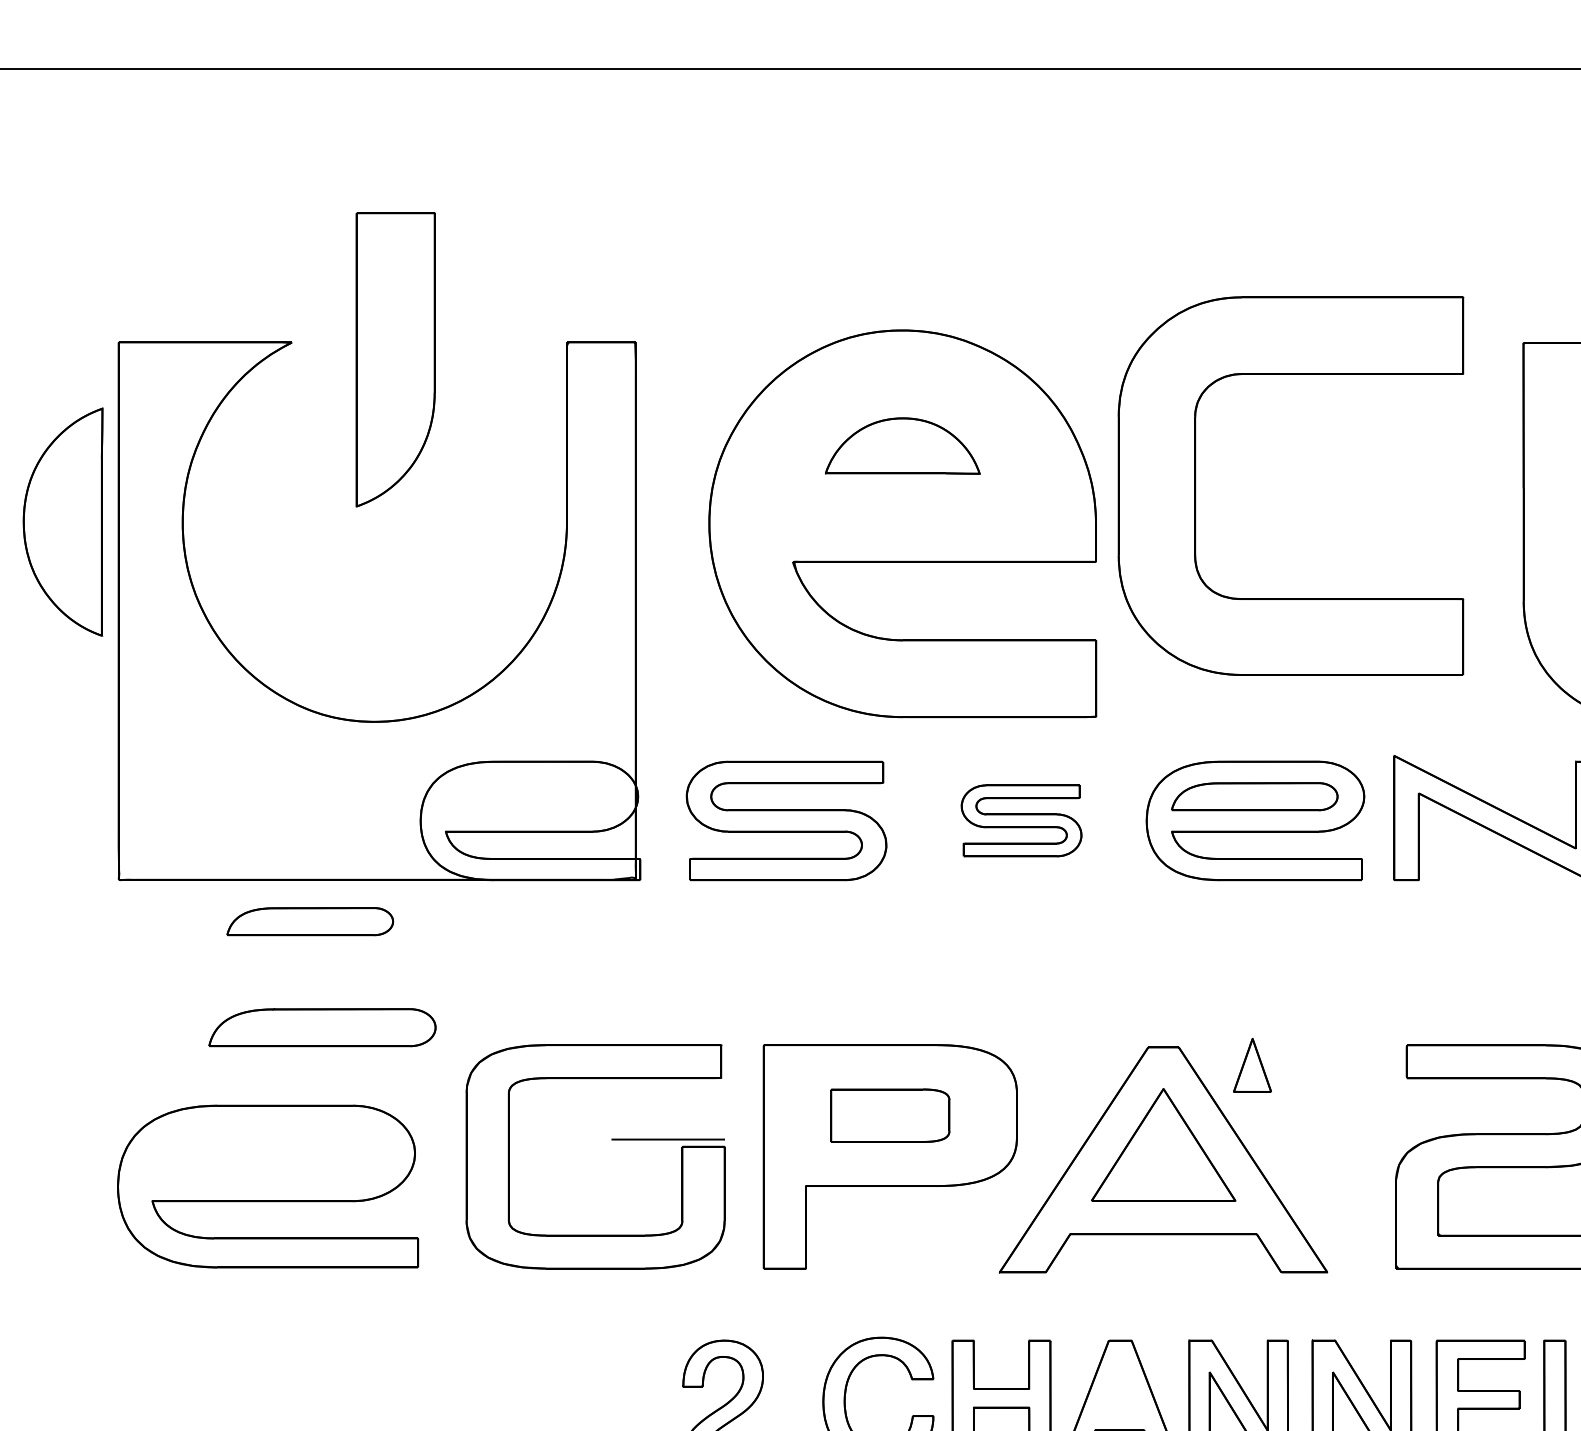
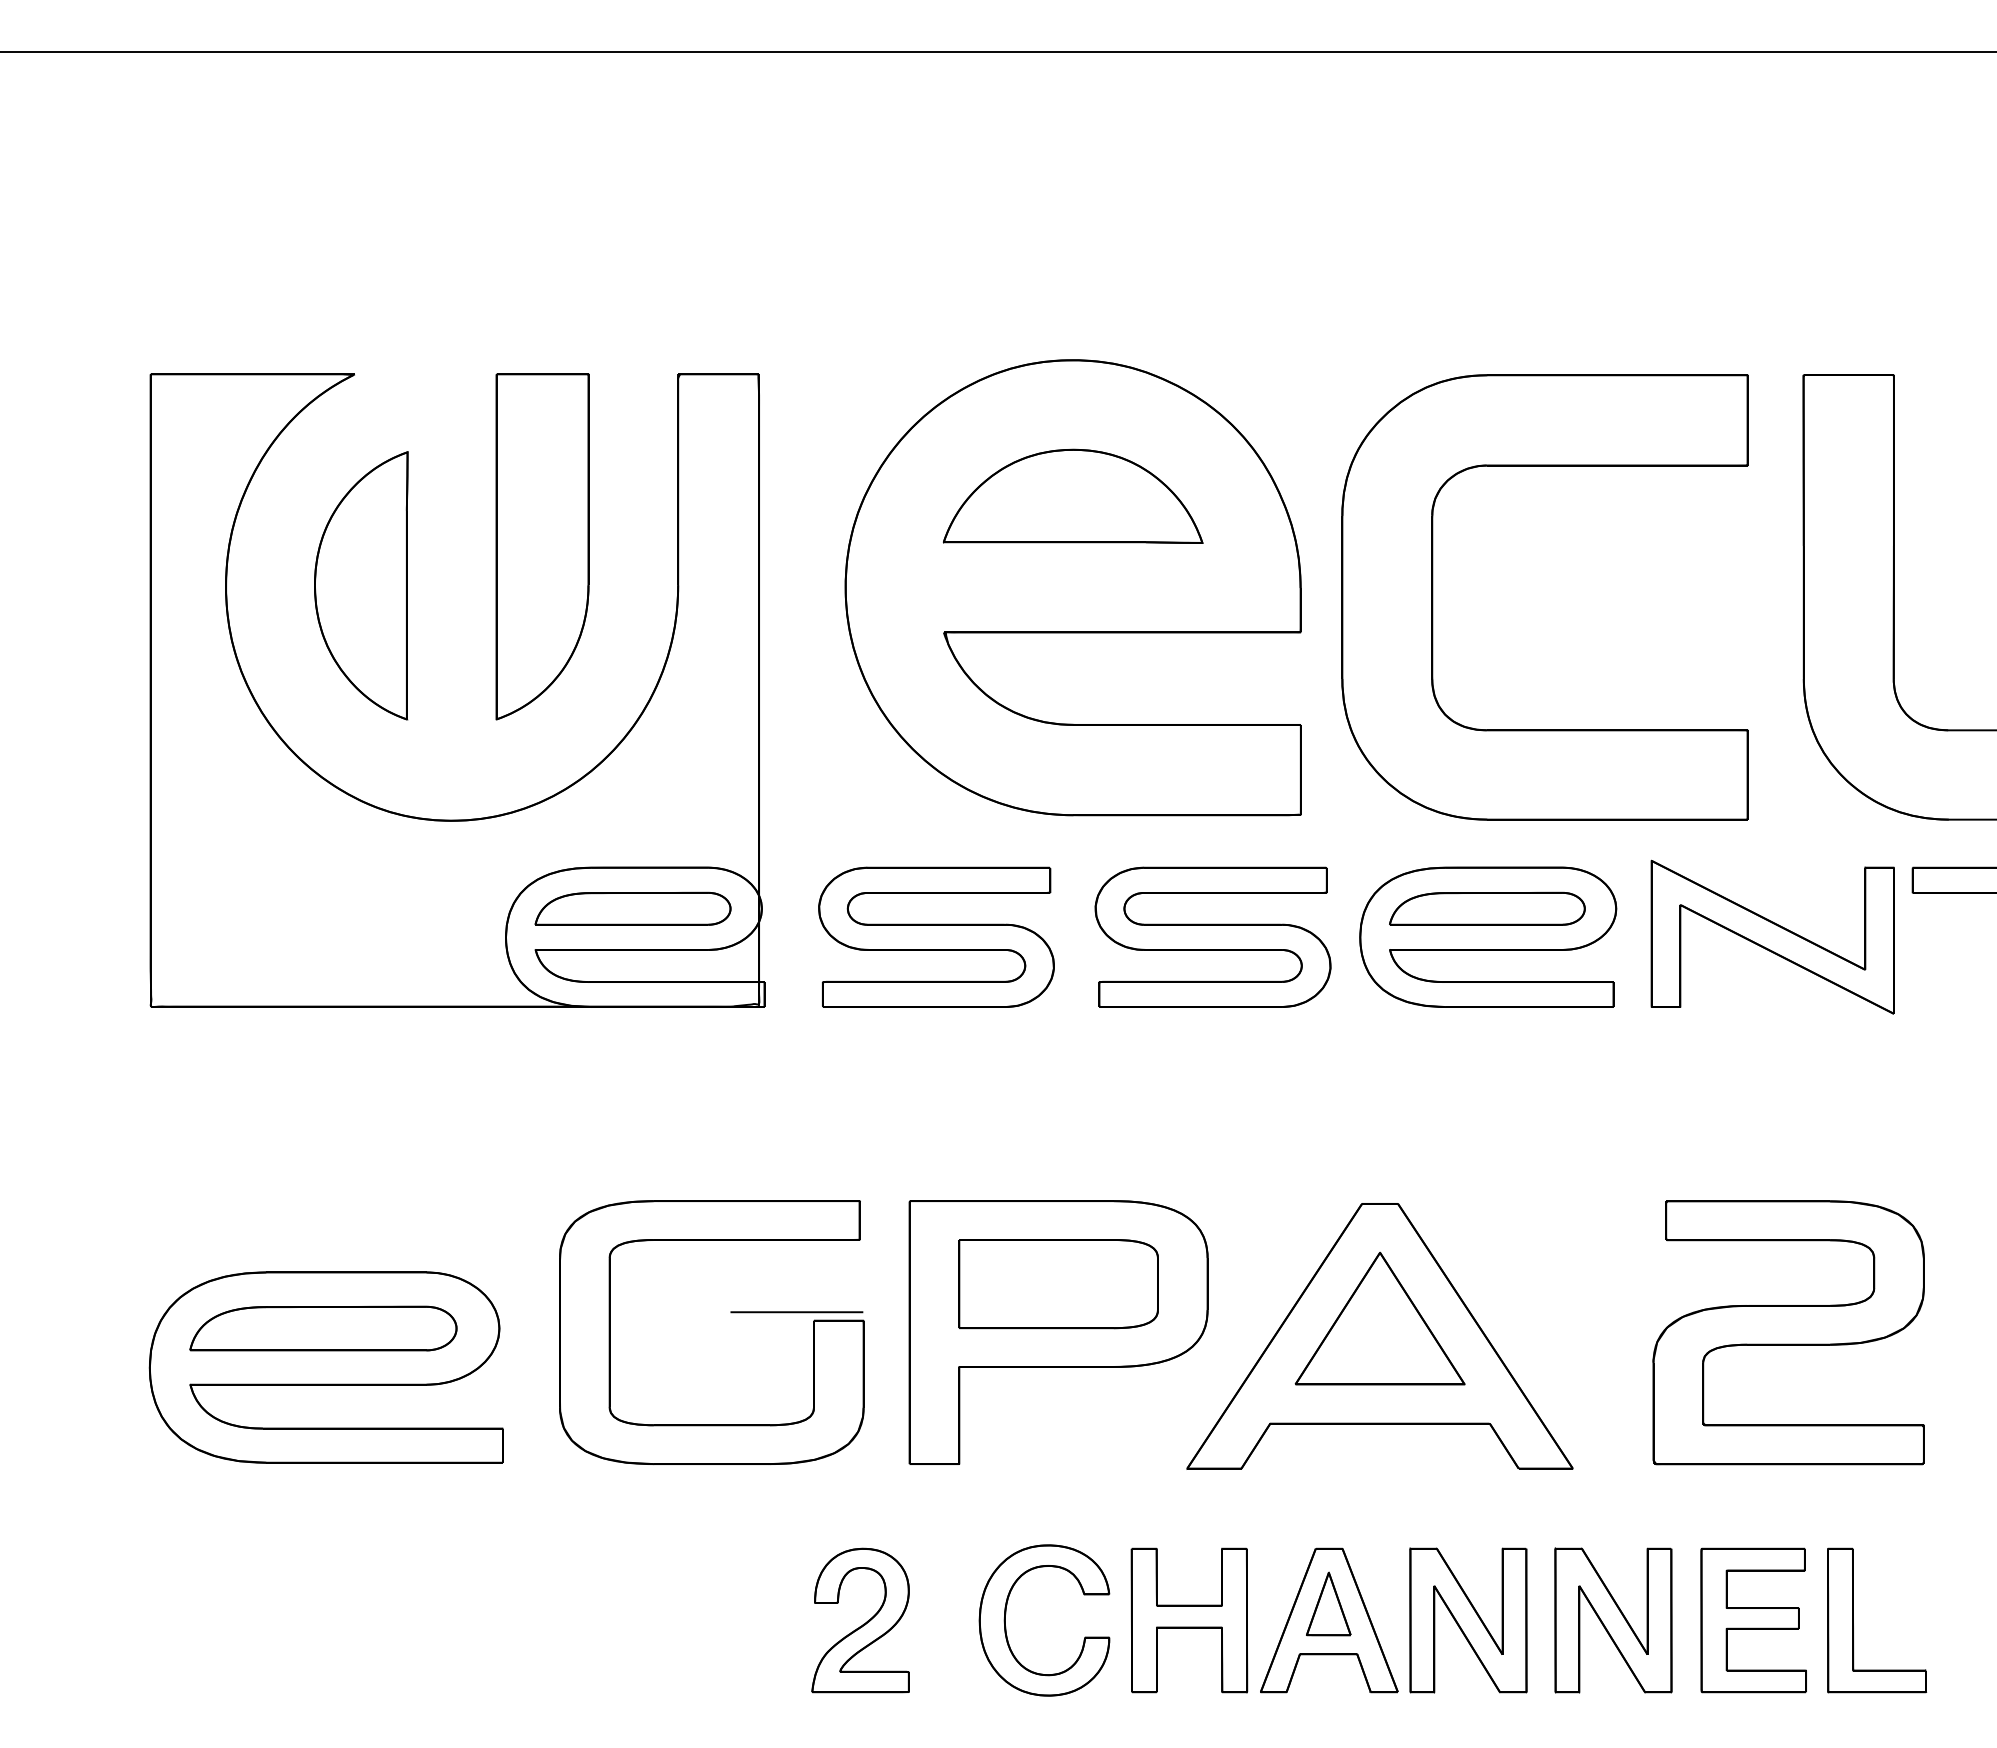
part: (395, 359) -> (542, 546), moved
part: (903, 445) -> (1073, 495), size x1.43
part: (1196, 486) -> (1433, 597), moved
part: (63, 521) -> (361, 585), moved
part: (1021, 820) -> (1212, 936), size x1.67
part: (309, 921) -> (632, 908), moved
part: (322, 1027) -> (323, 1328), moved
part: (1252, 1064) -> (1328, 1603), moved
part: (890, 1115) -> (1058, 1284), size x1.43

